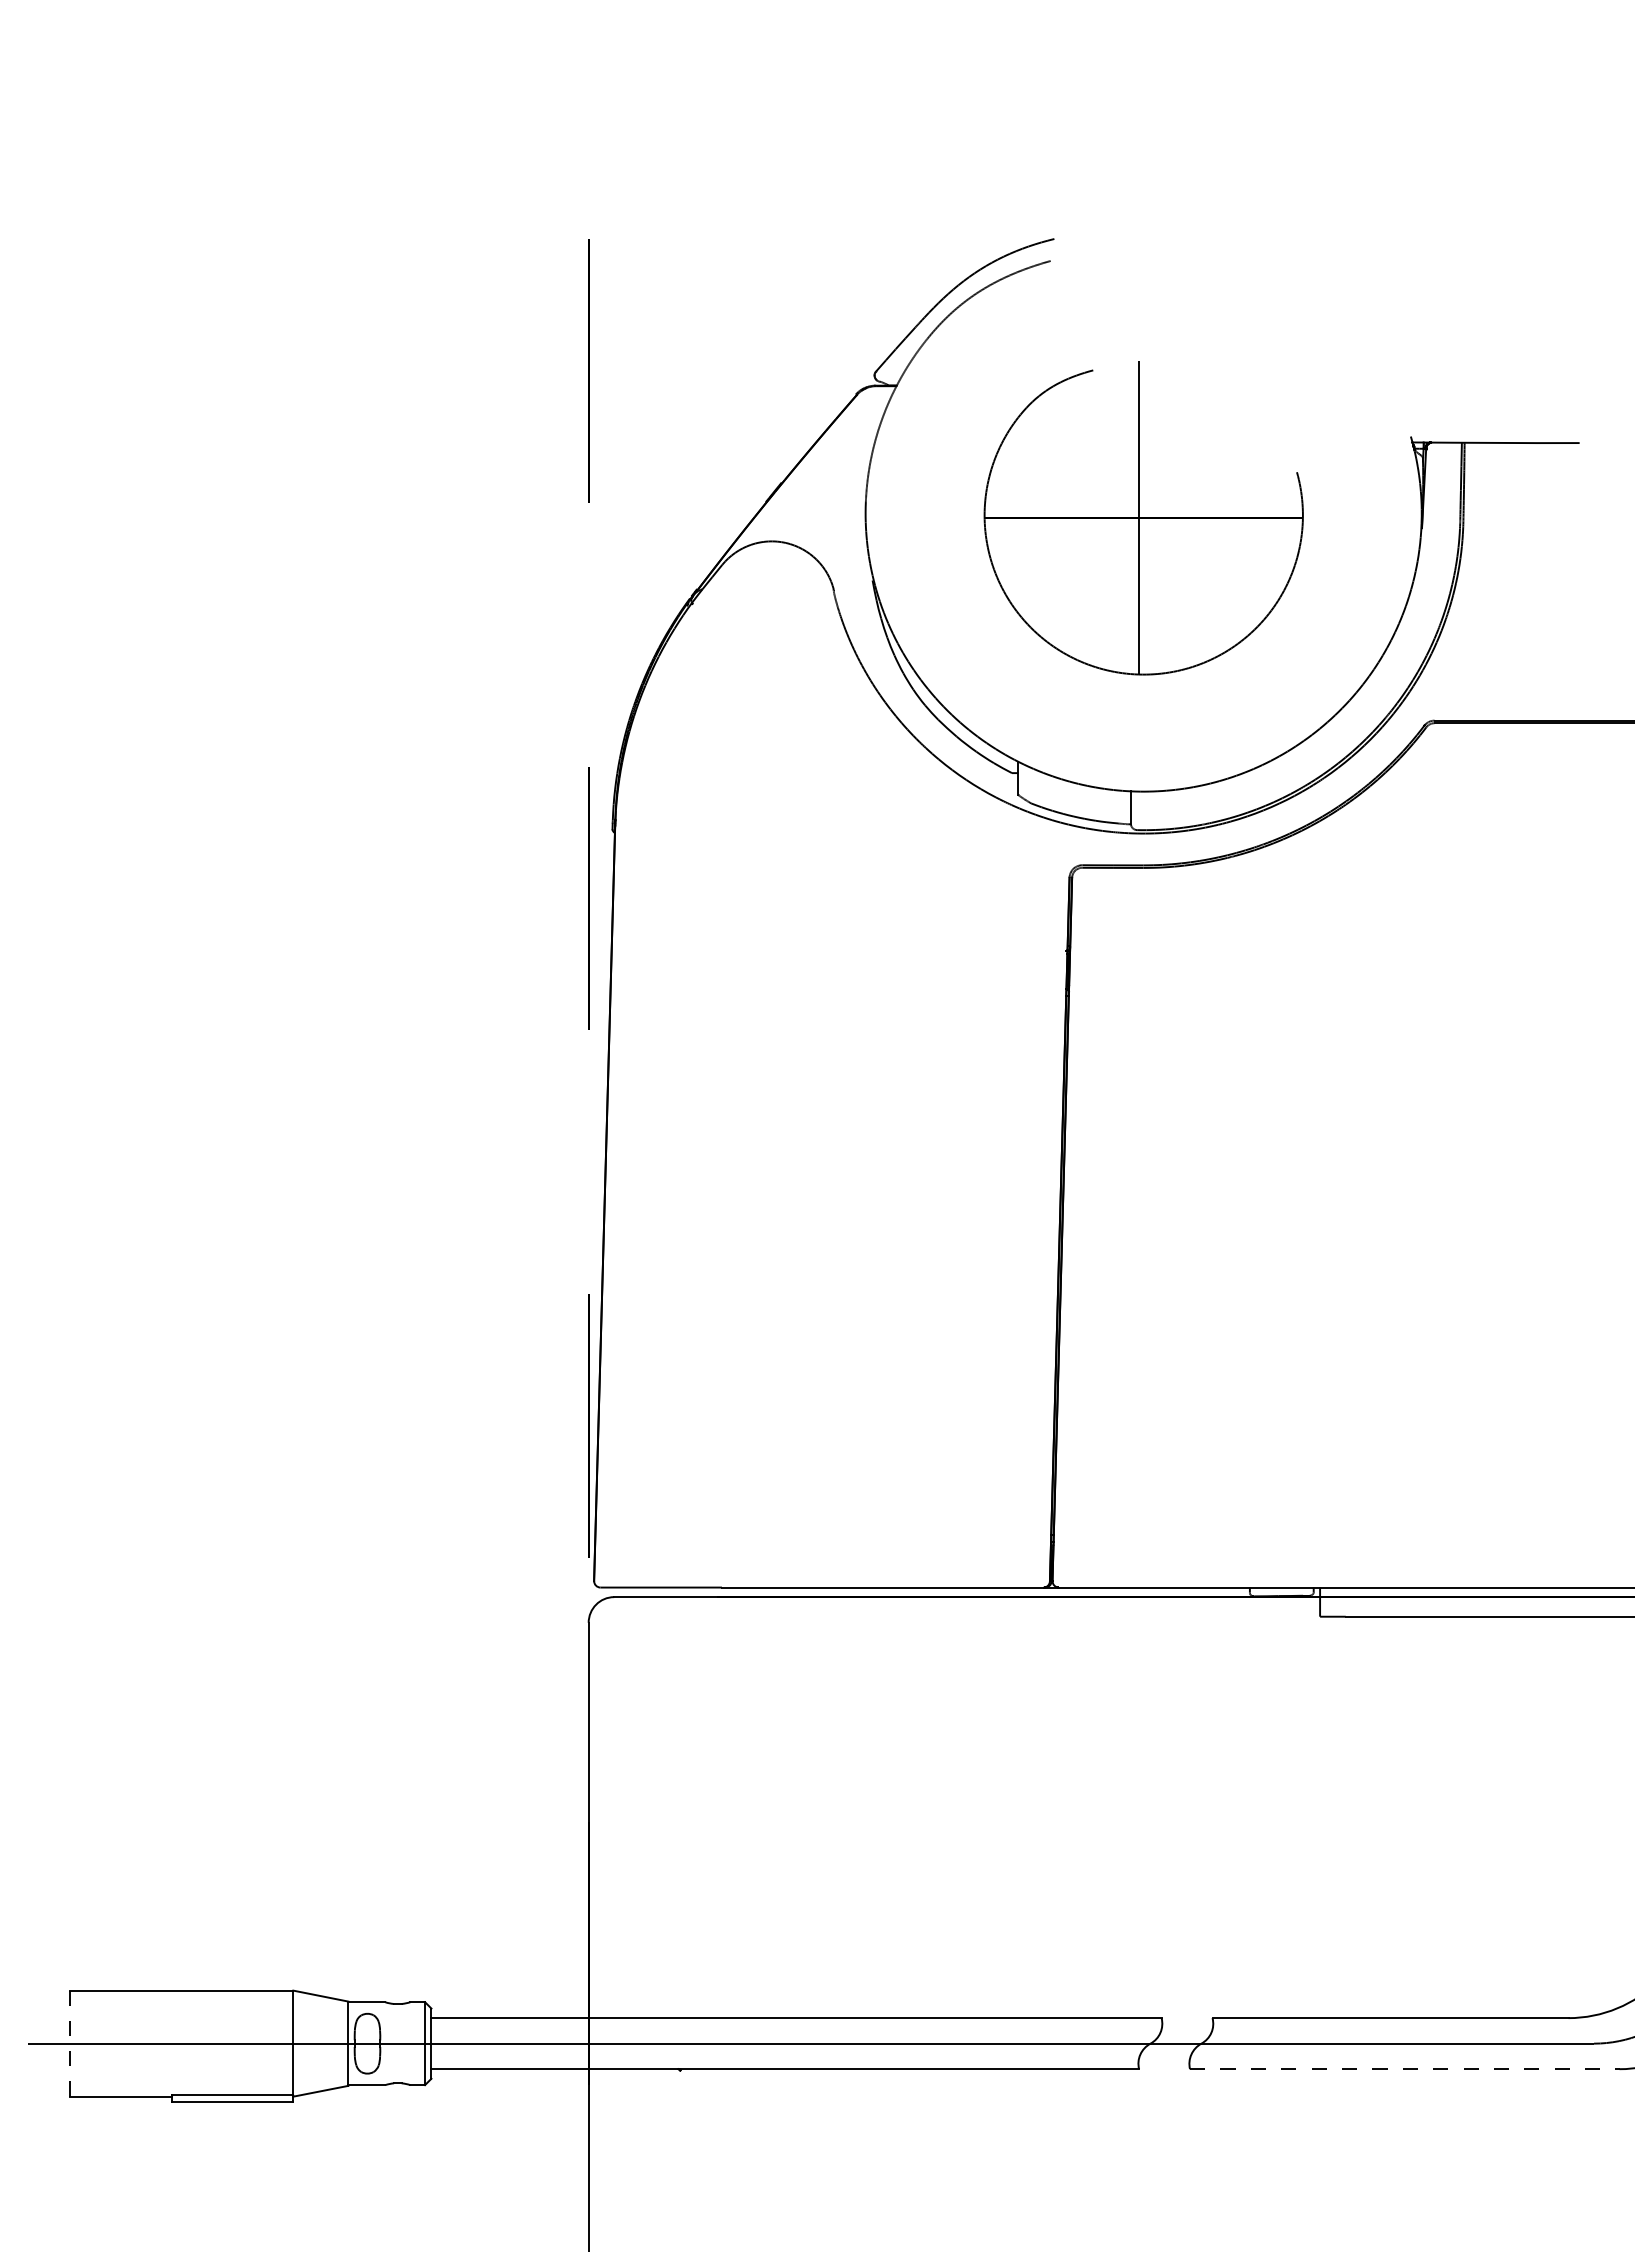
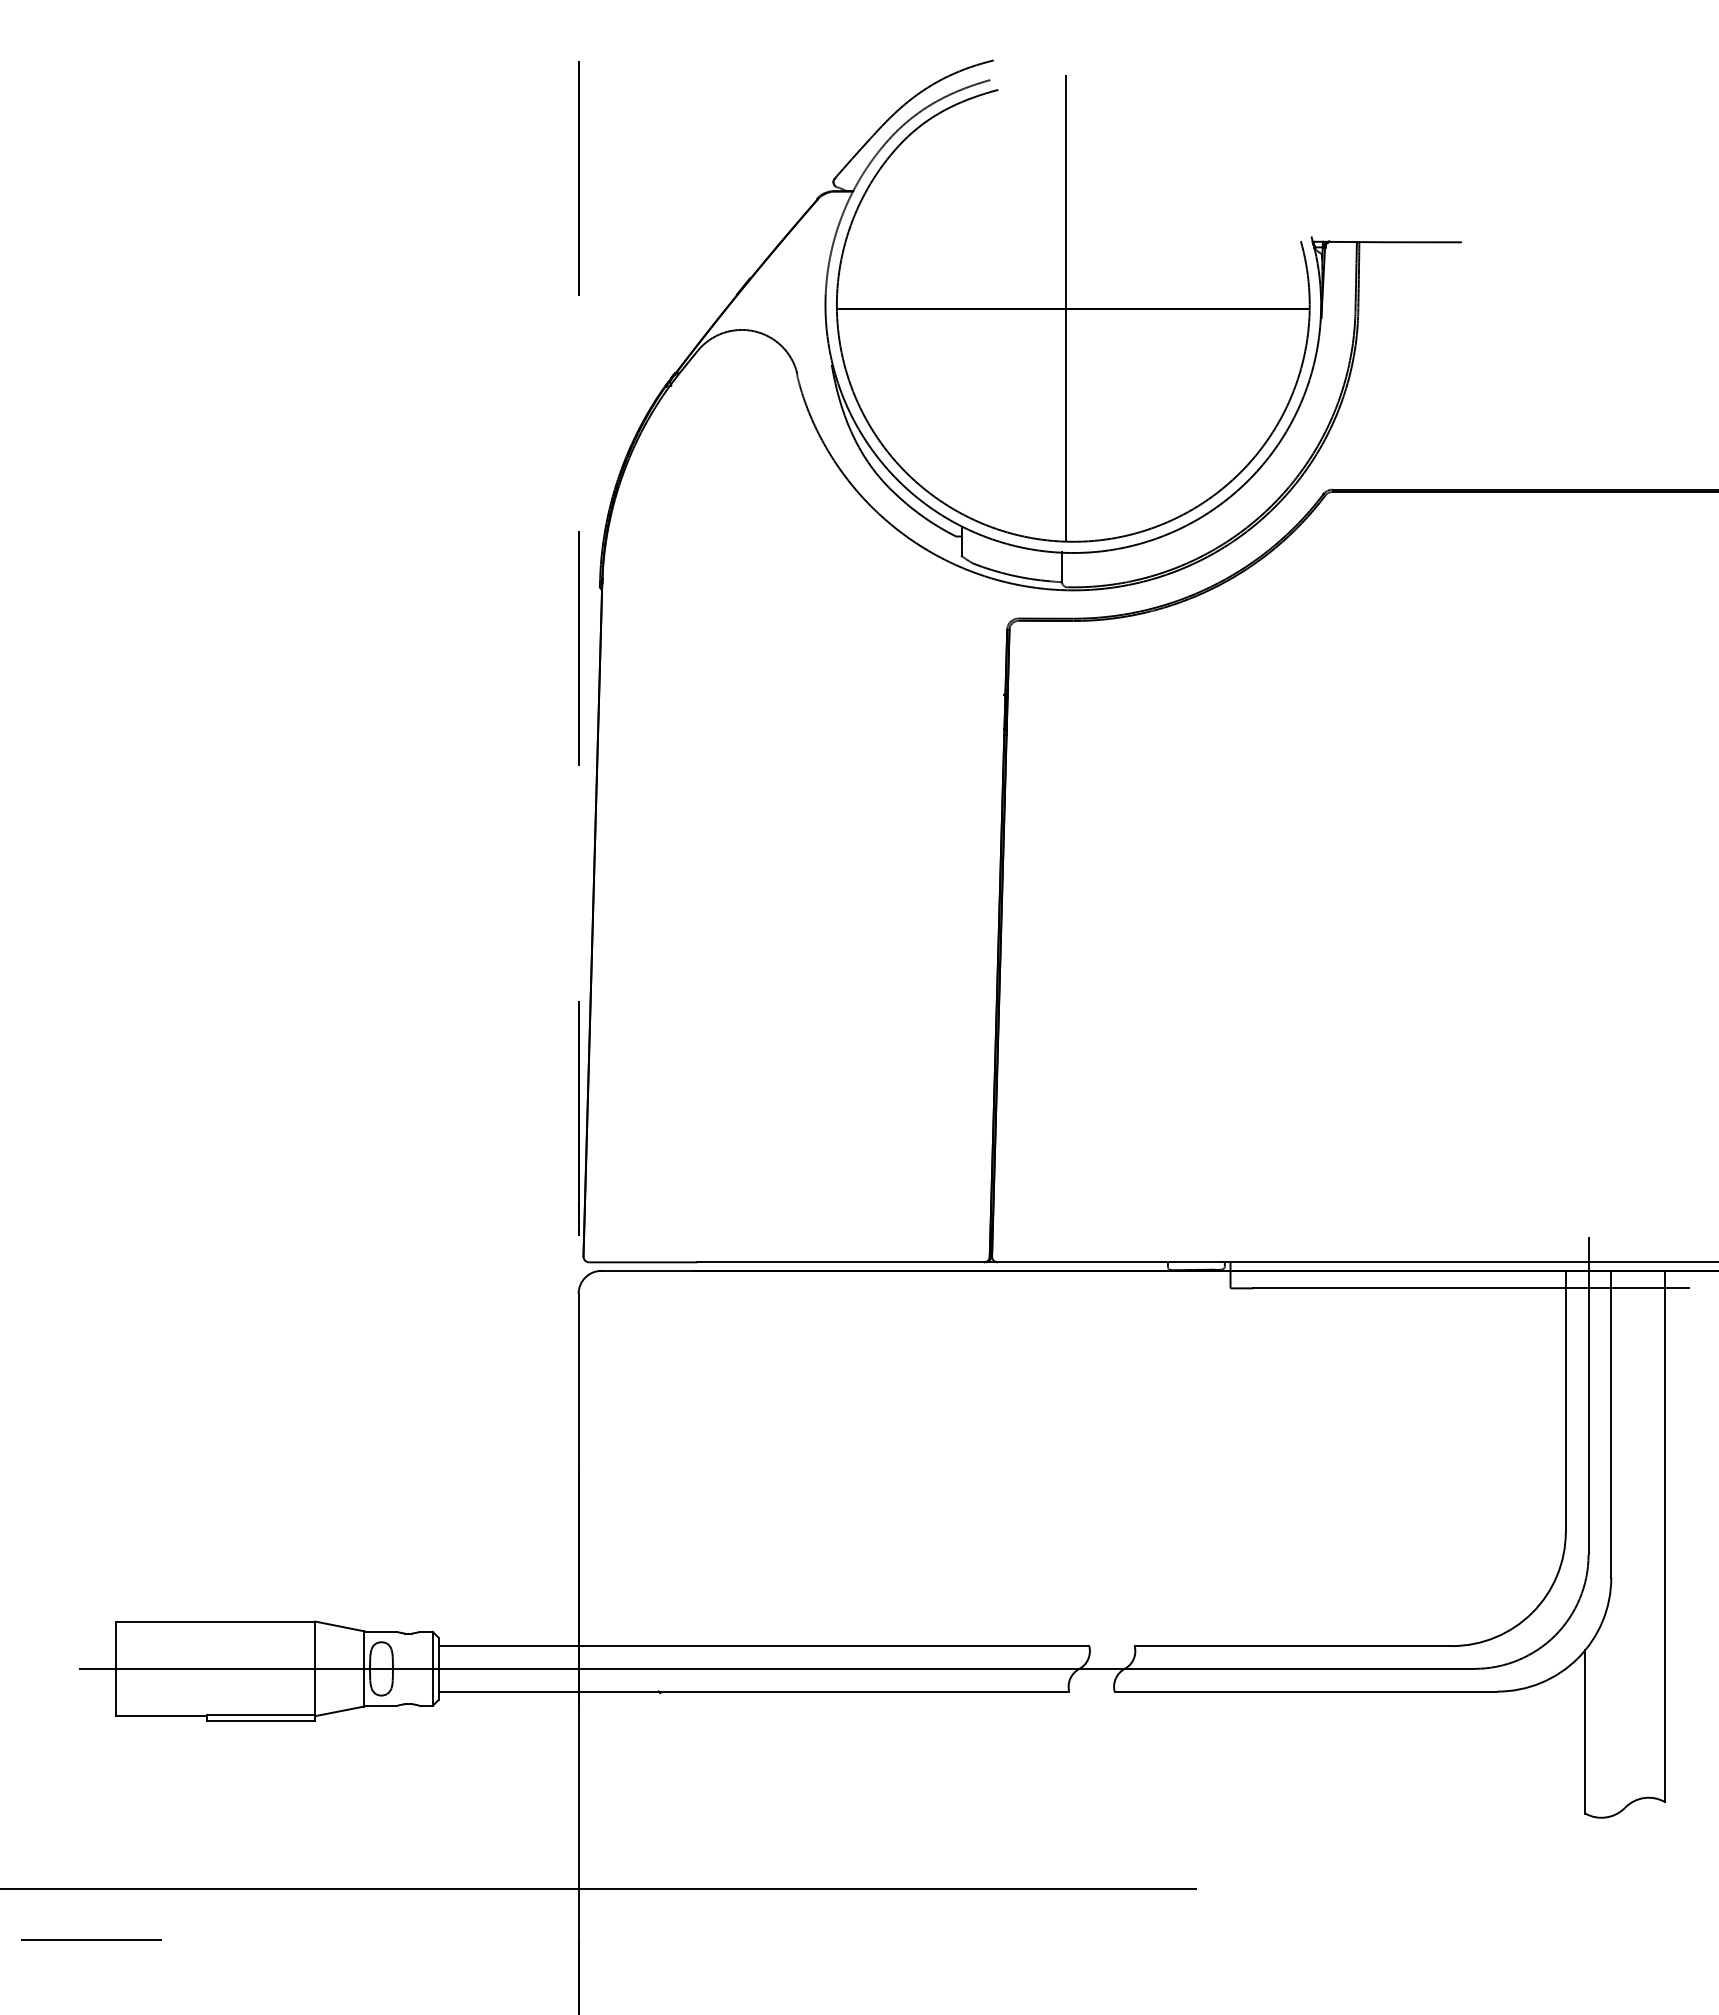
part: (1143, 517) -> (1073, 308), size x1.67
line: (70, 2043) -> (116, 1668), dashed -> solid
line: (1405, 2069) -> (1306, 1691), dashed -> solid

